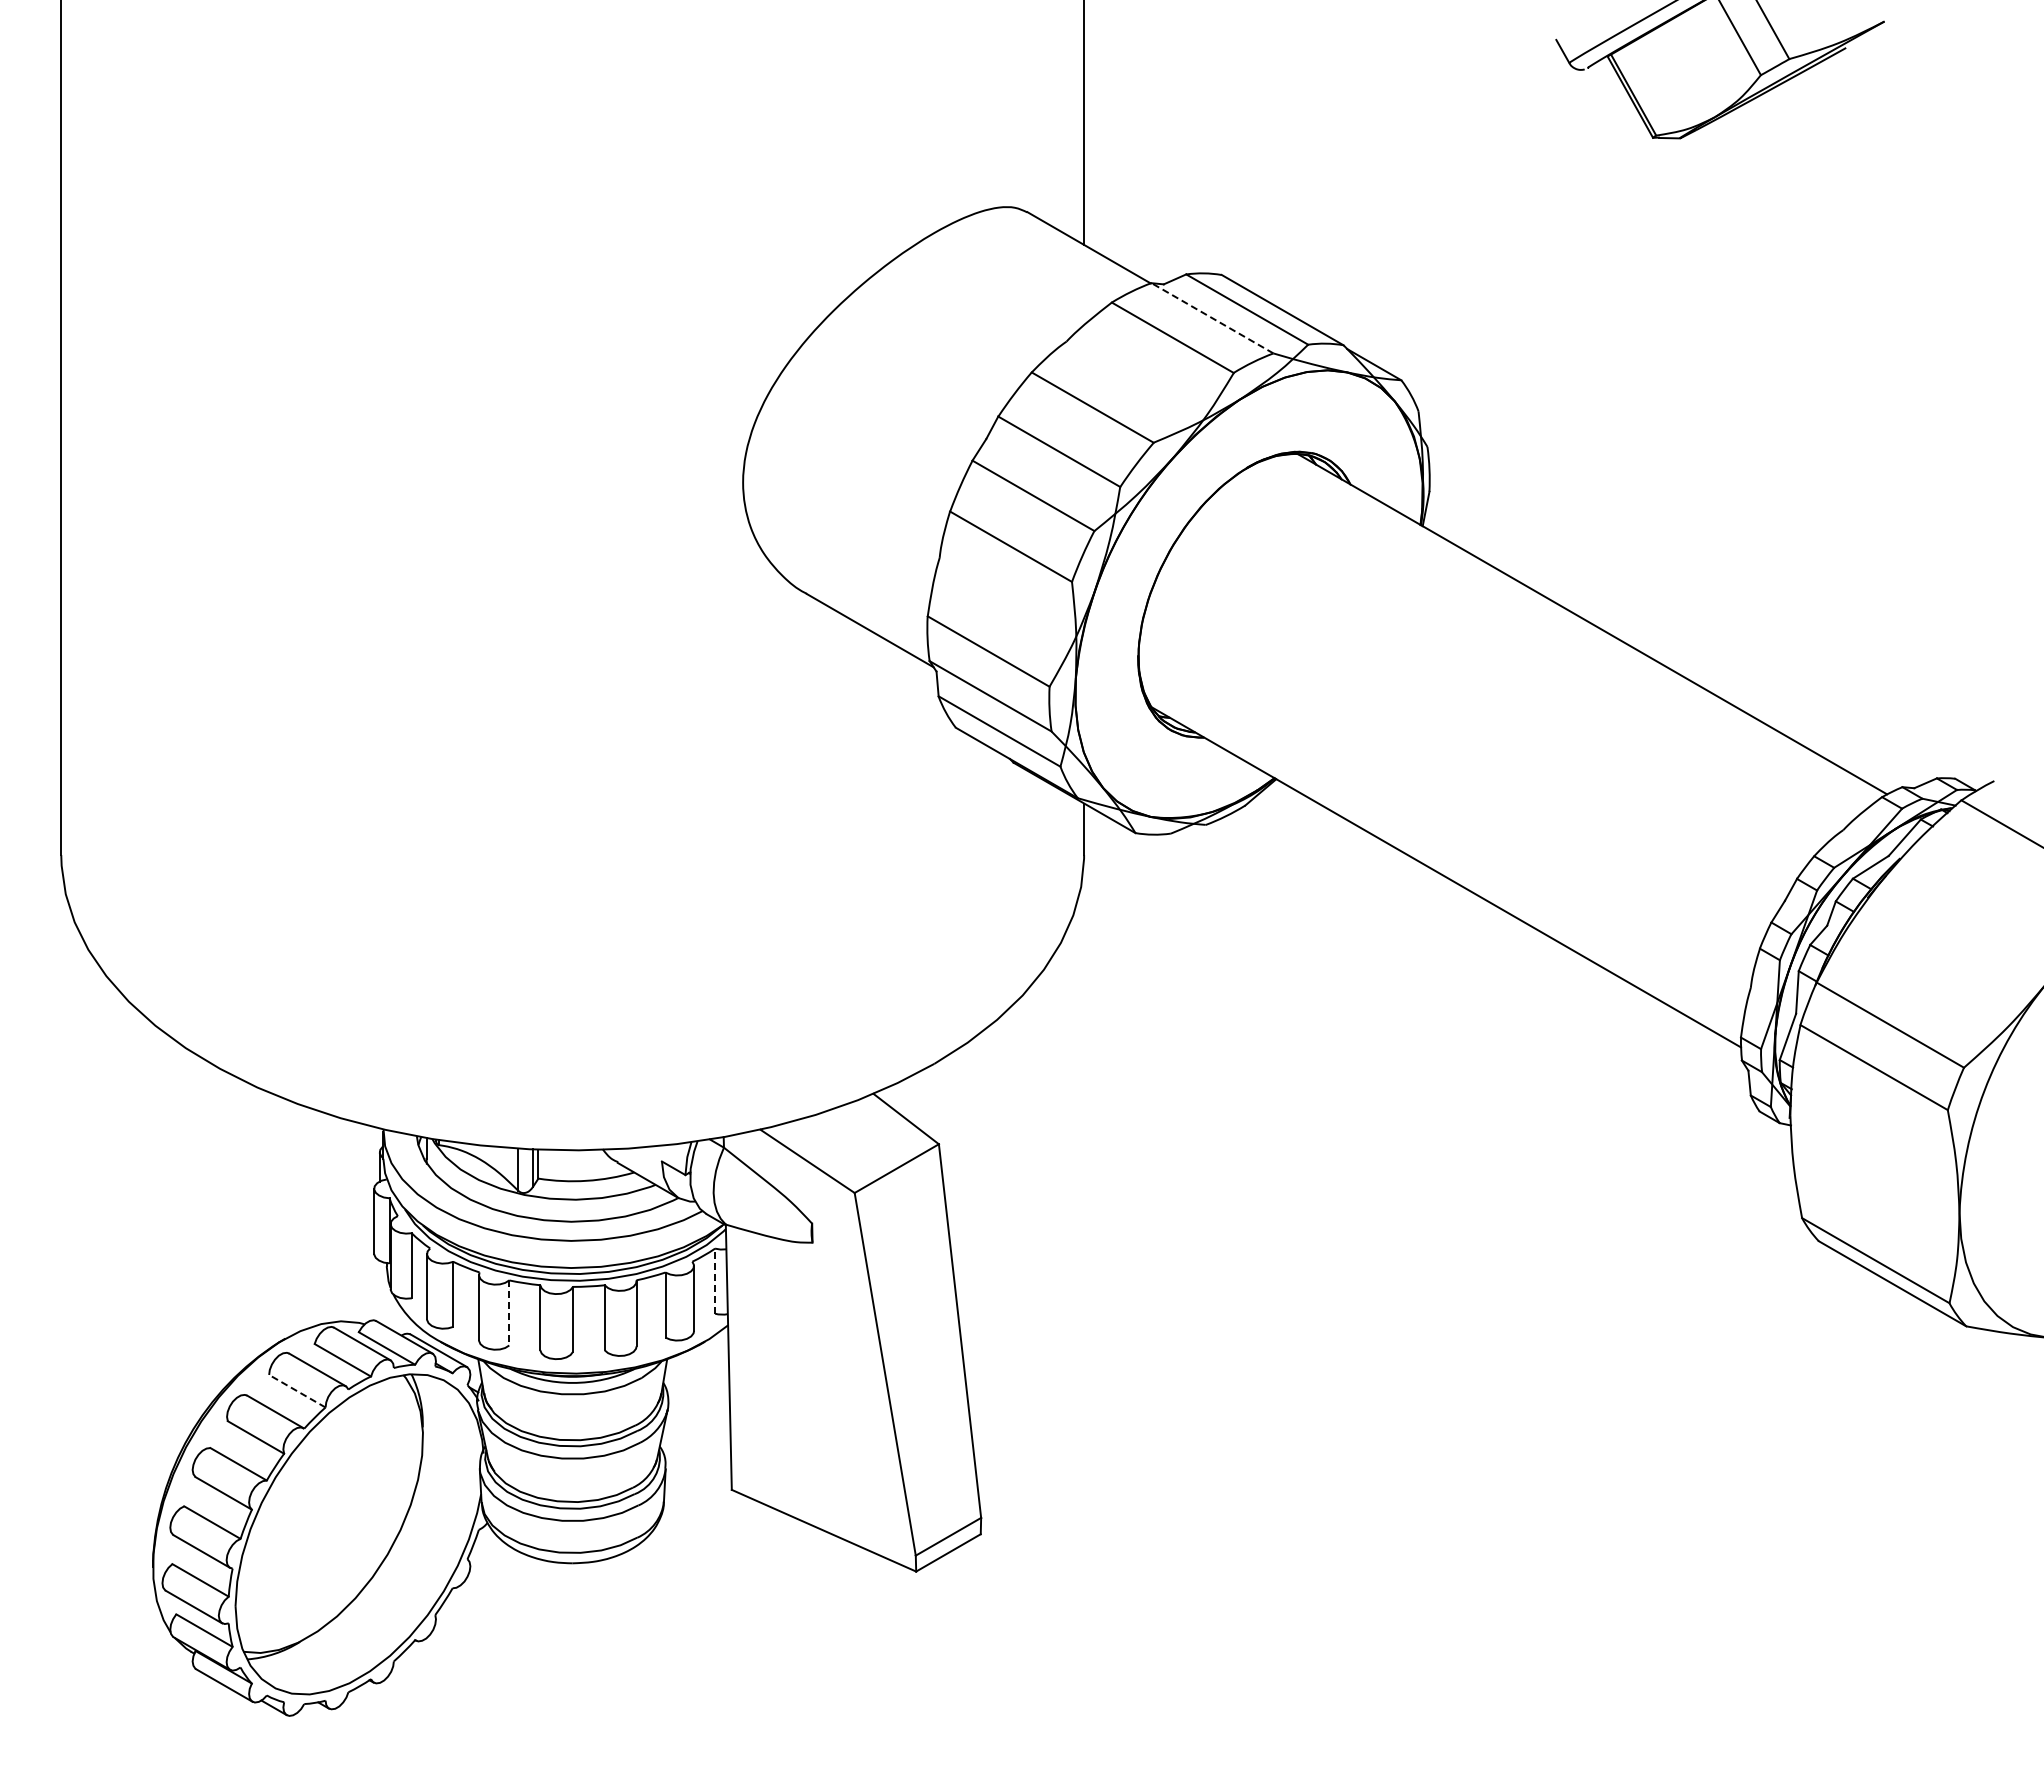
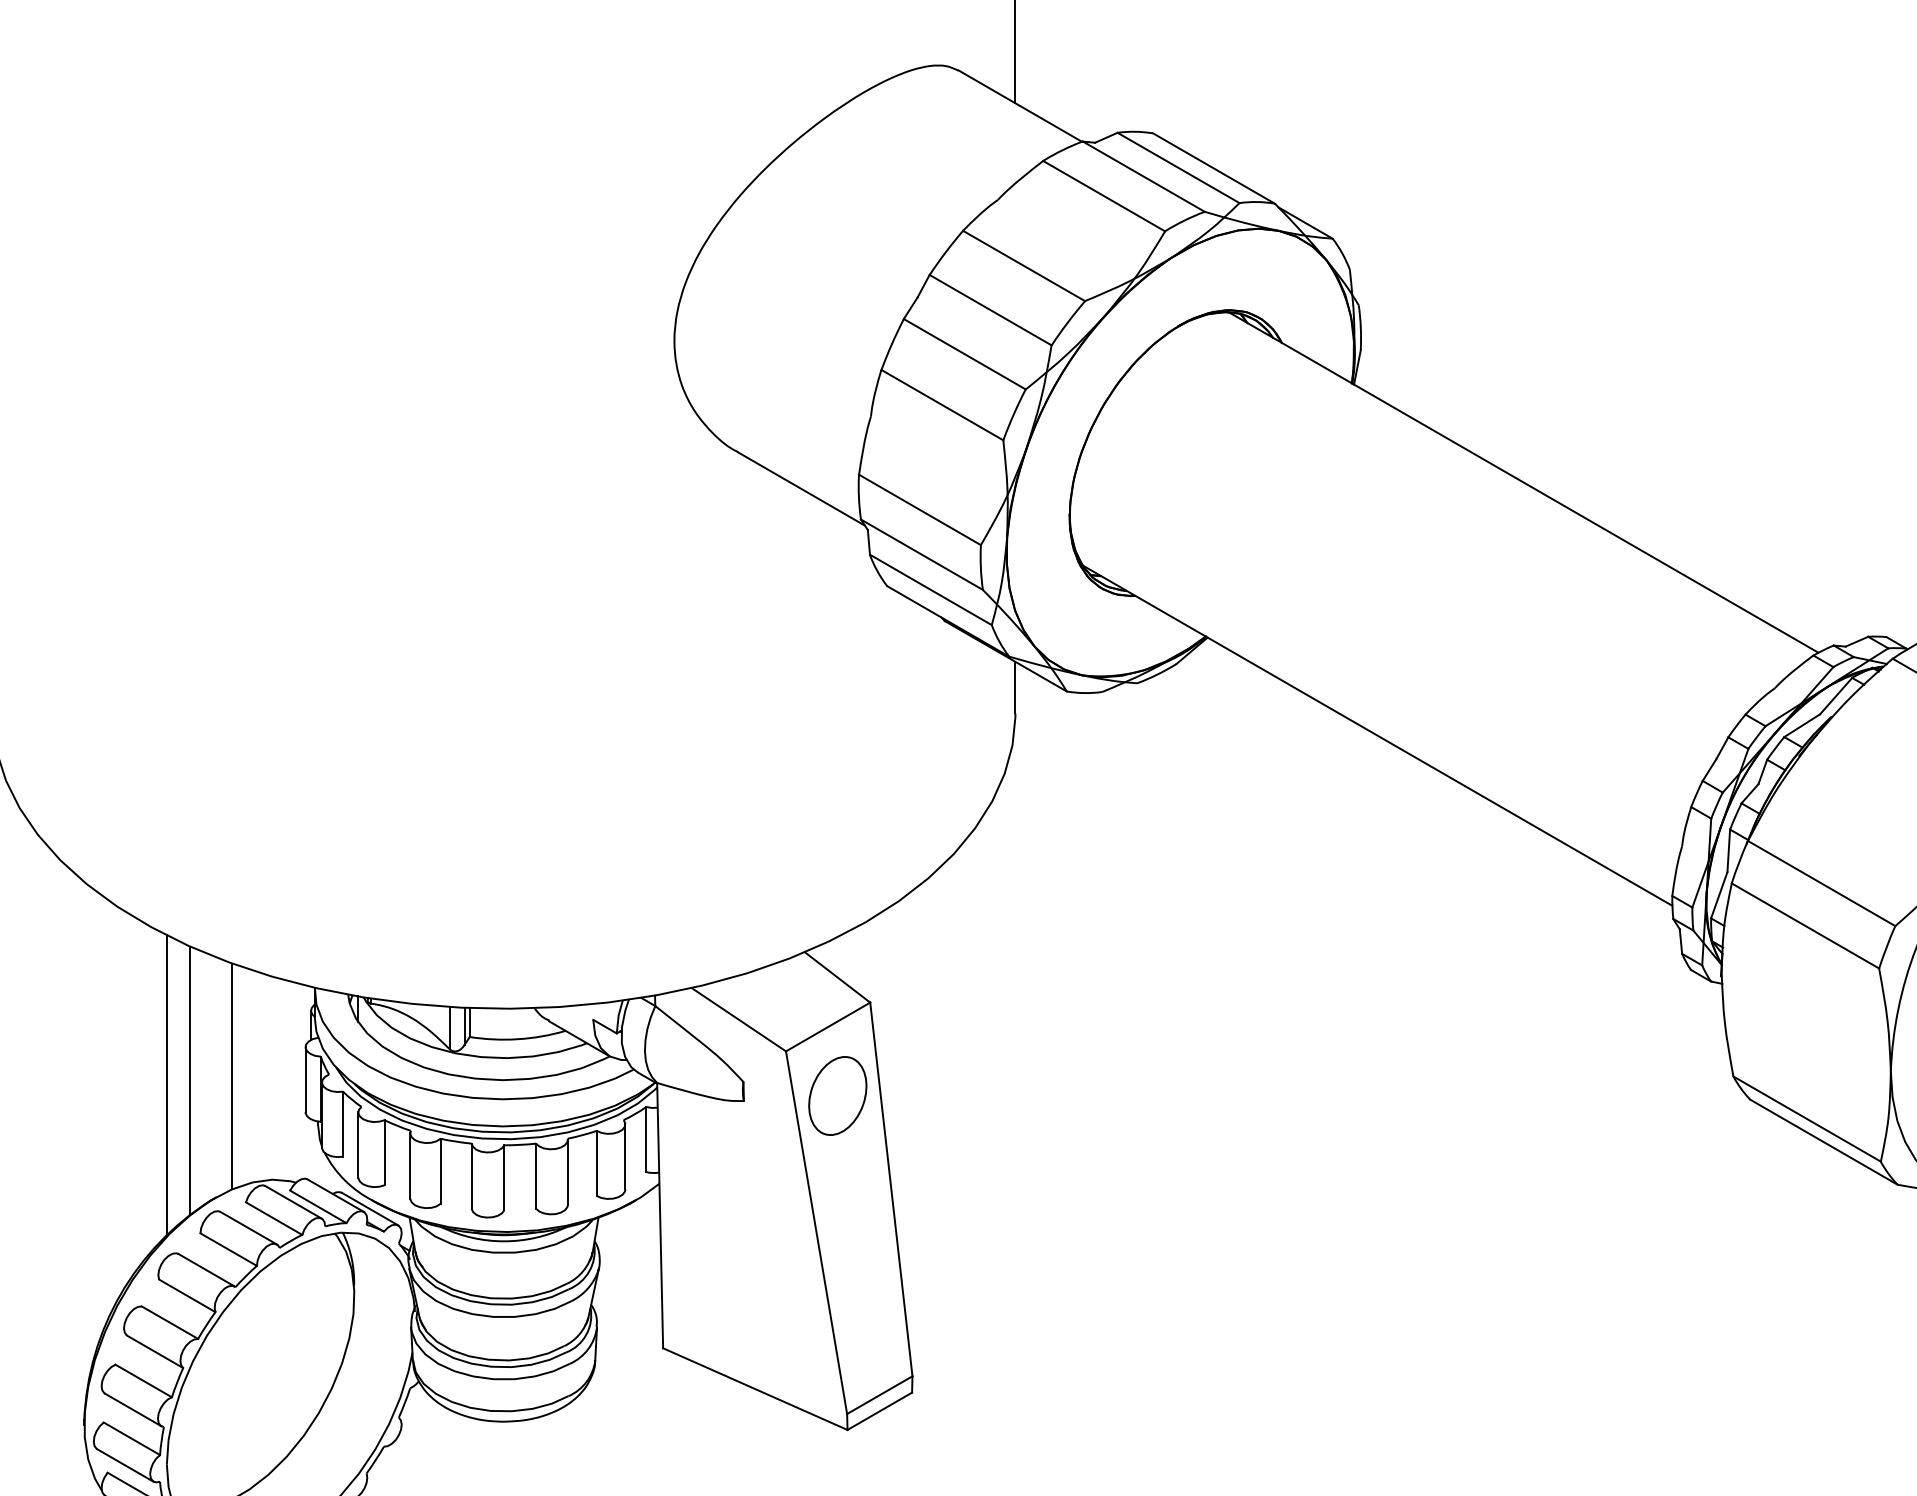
line: (1212, 318) -> (1143, 176), dashed -> solid
line: (301, 1217) -> (232, 1075), added
line: (258, 1222) -> (189, 1080), added
line: (235, 1226) -> (166, 1084), added
part: (906, 1237) -> (837, 1095), added
line: (715, 1281) -> (646, 1139), dashed -> solid
line: (509, 1312) -> (440, 1170), dashed -> solid
line: (297, 1391) -> (228, 1249), dashed -> solid

